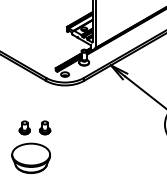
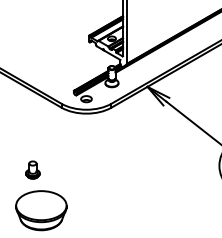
part: (44, 127) -> (59, 169), removed

